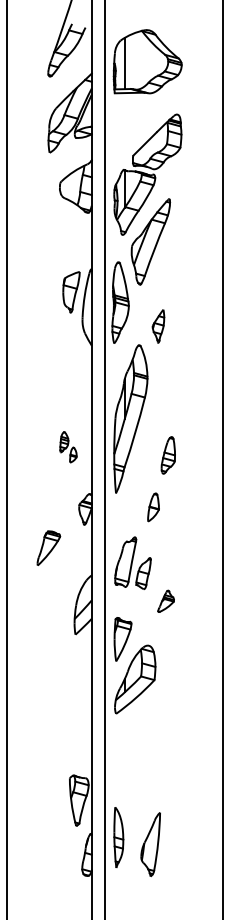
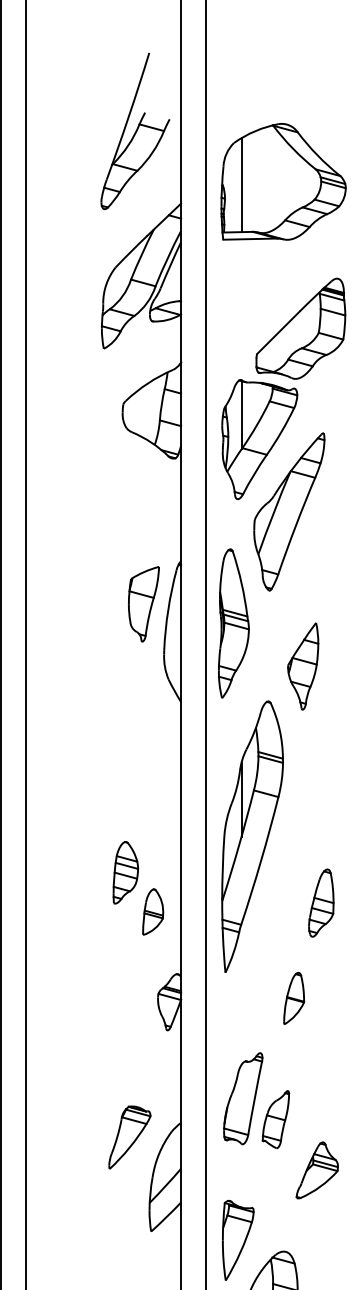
part: (158, 326) -> (303, 666), size x1.43
part: (68, 447) -> (138, 888), size x1.67
part: (48, 547) -> (129, 1135), moved
part: (165, 601) -> (316, 1170), size x1.43

